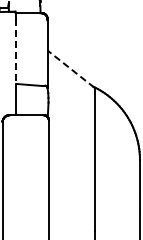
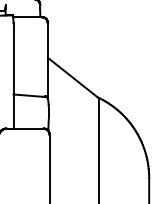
line: (16, 51) -> (13, 58), dashed -> solid
line: (71, 69) -> (74, 78), dashed -> solid

